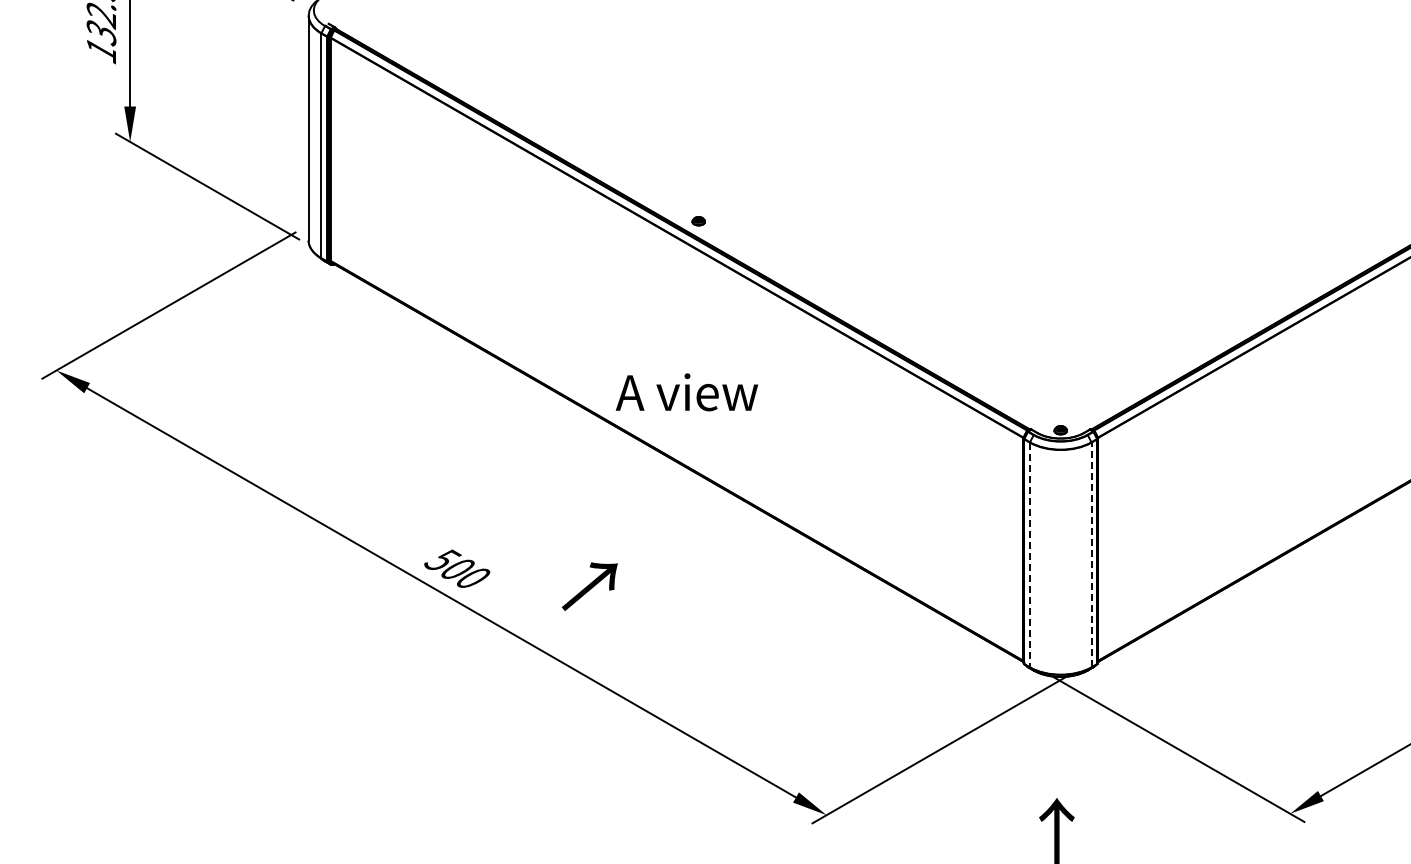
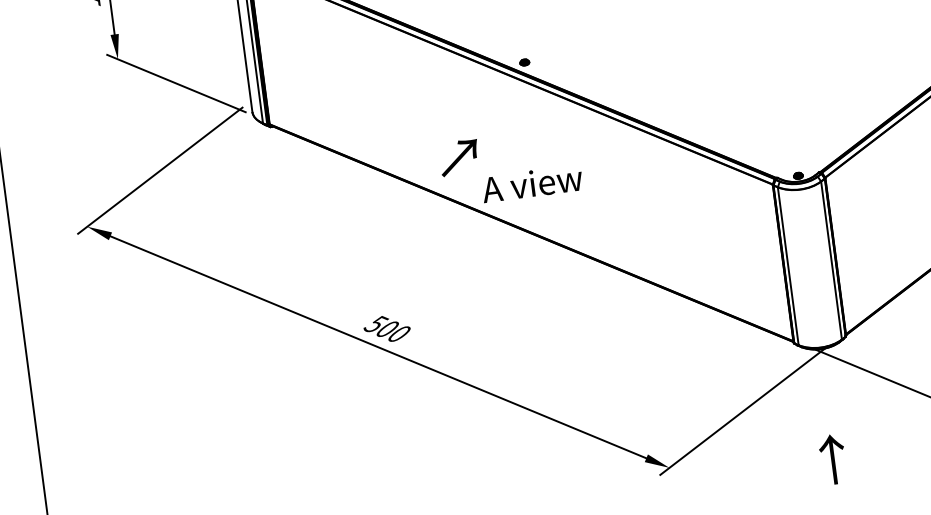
line: (1091, 554) -> (831, 260), dashed -> solid
line: (1029, 555) -> (788, 266), dashed -> solid
text: (589, 586) -> (459, 157), moved

